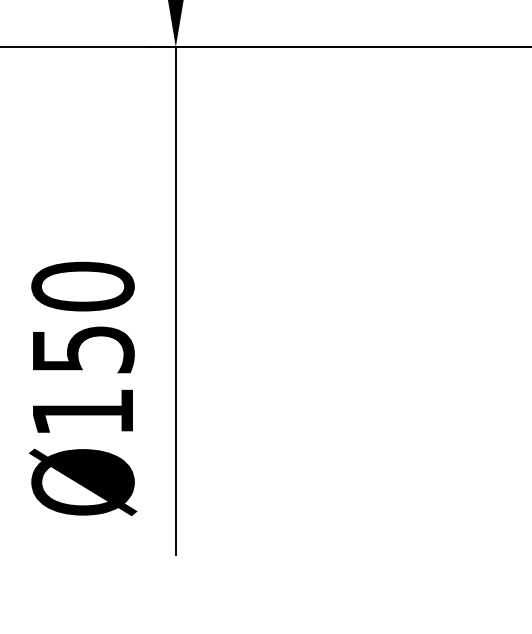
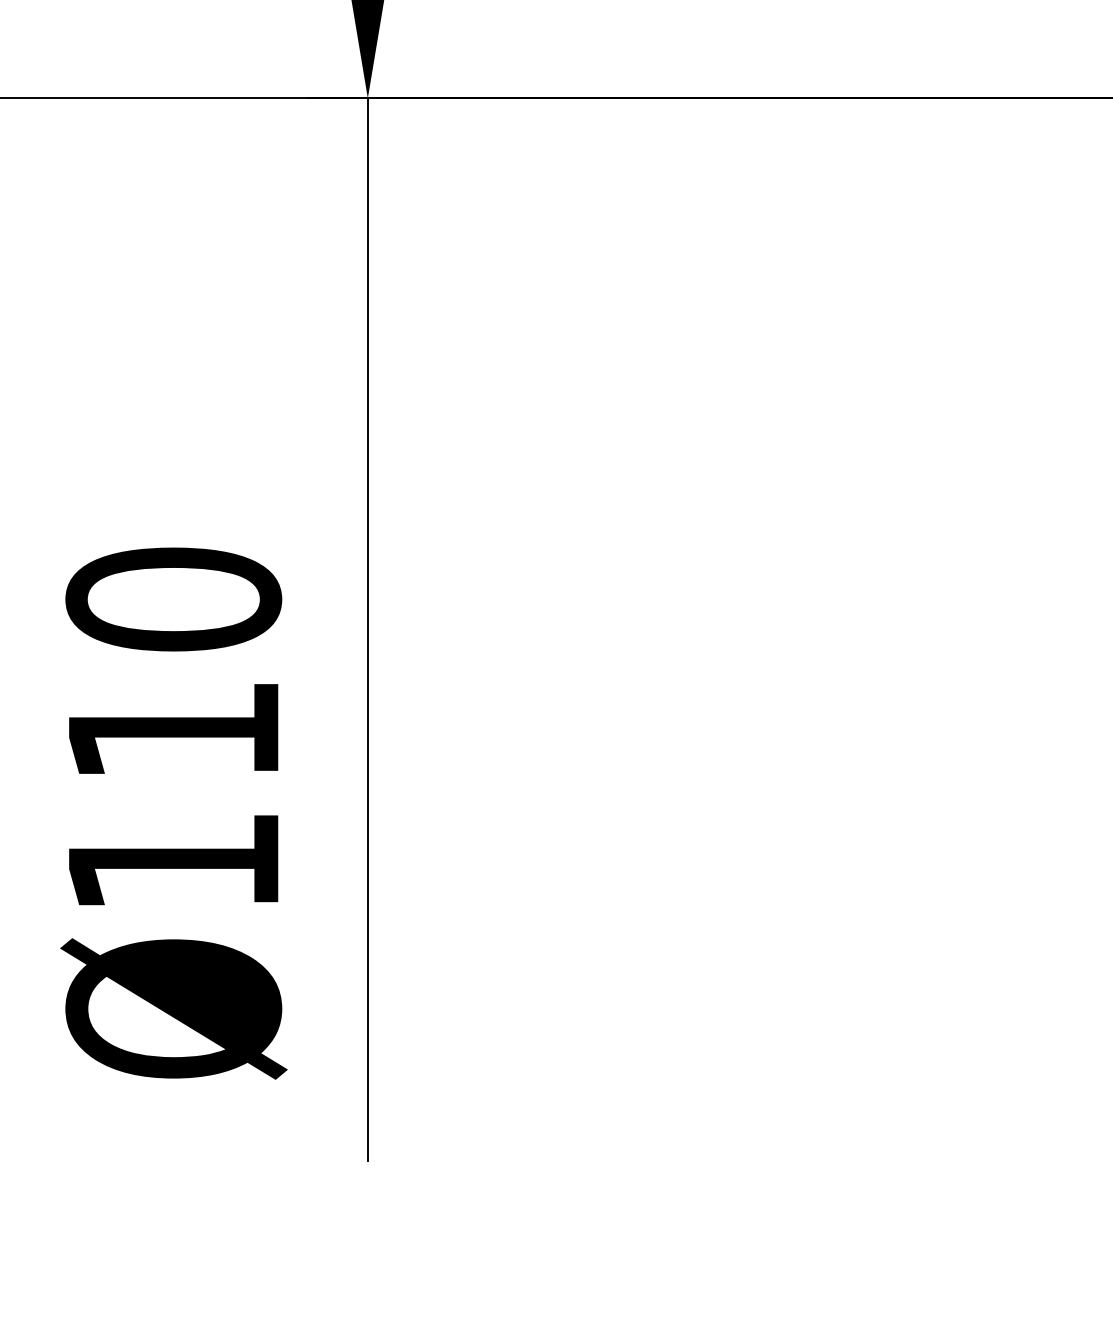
text: (83, 349) -> (174, 730), Ø150 -> Ø110

